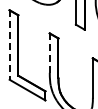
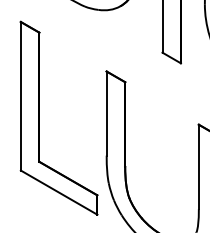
line: (9, 45) -> (20, 97), dashed -> solid
line: (49, 53) -> (106, 114), dashed -> solid

